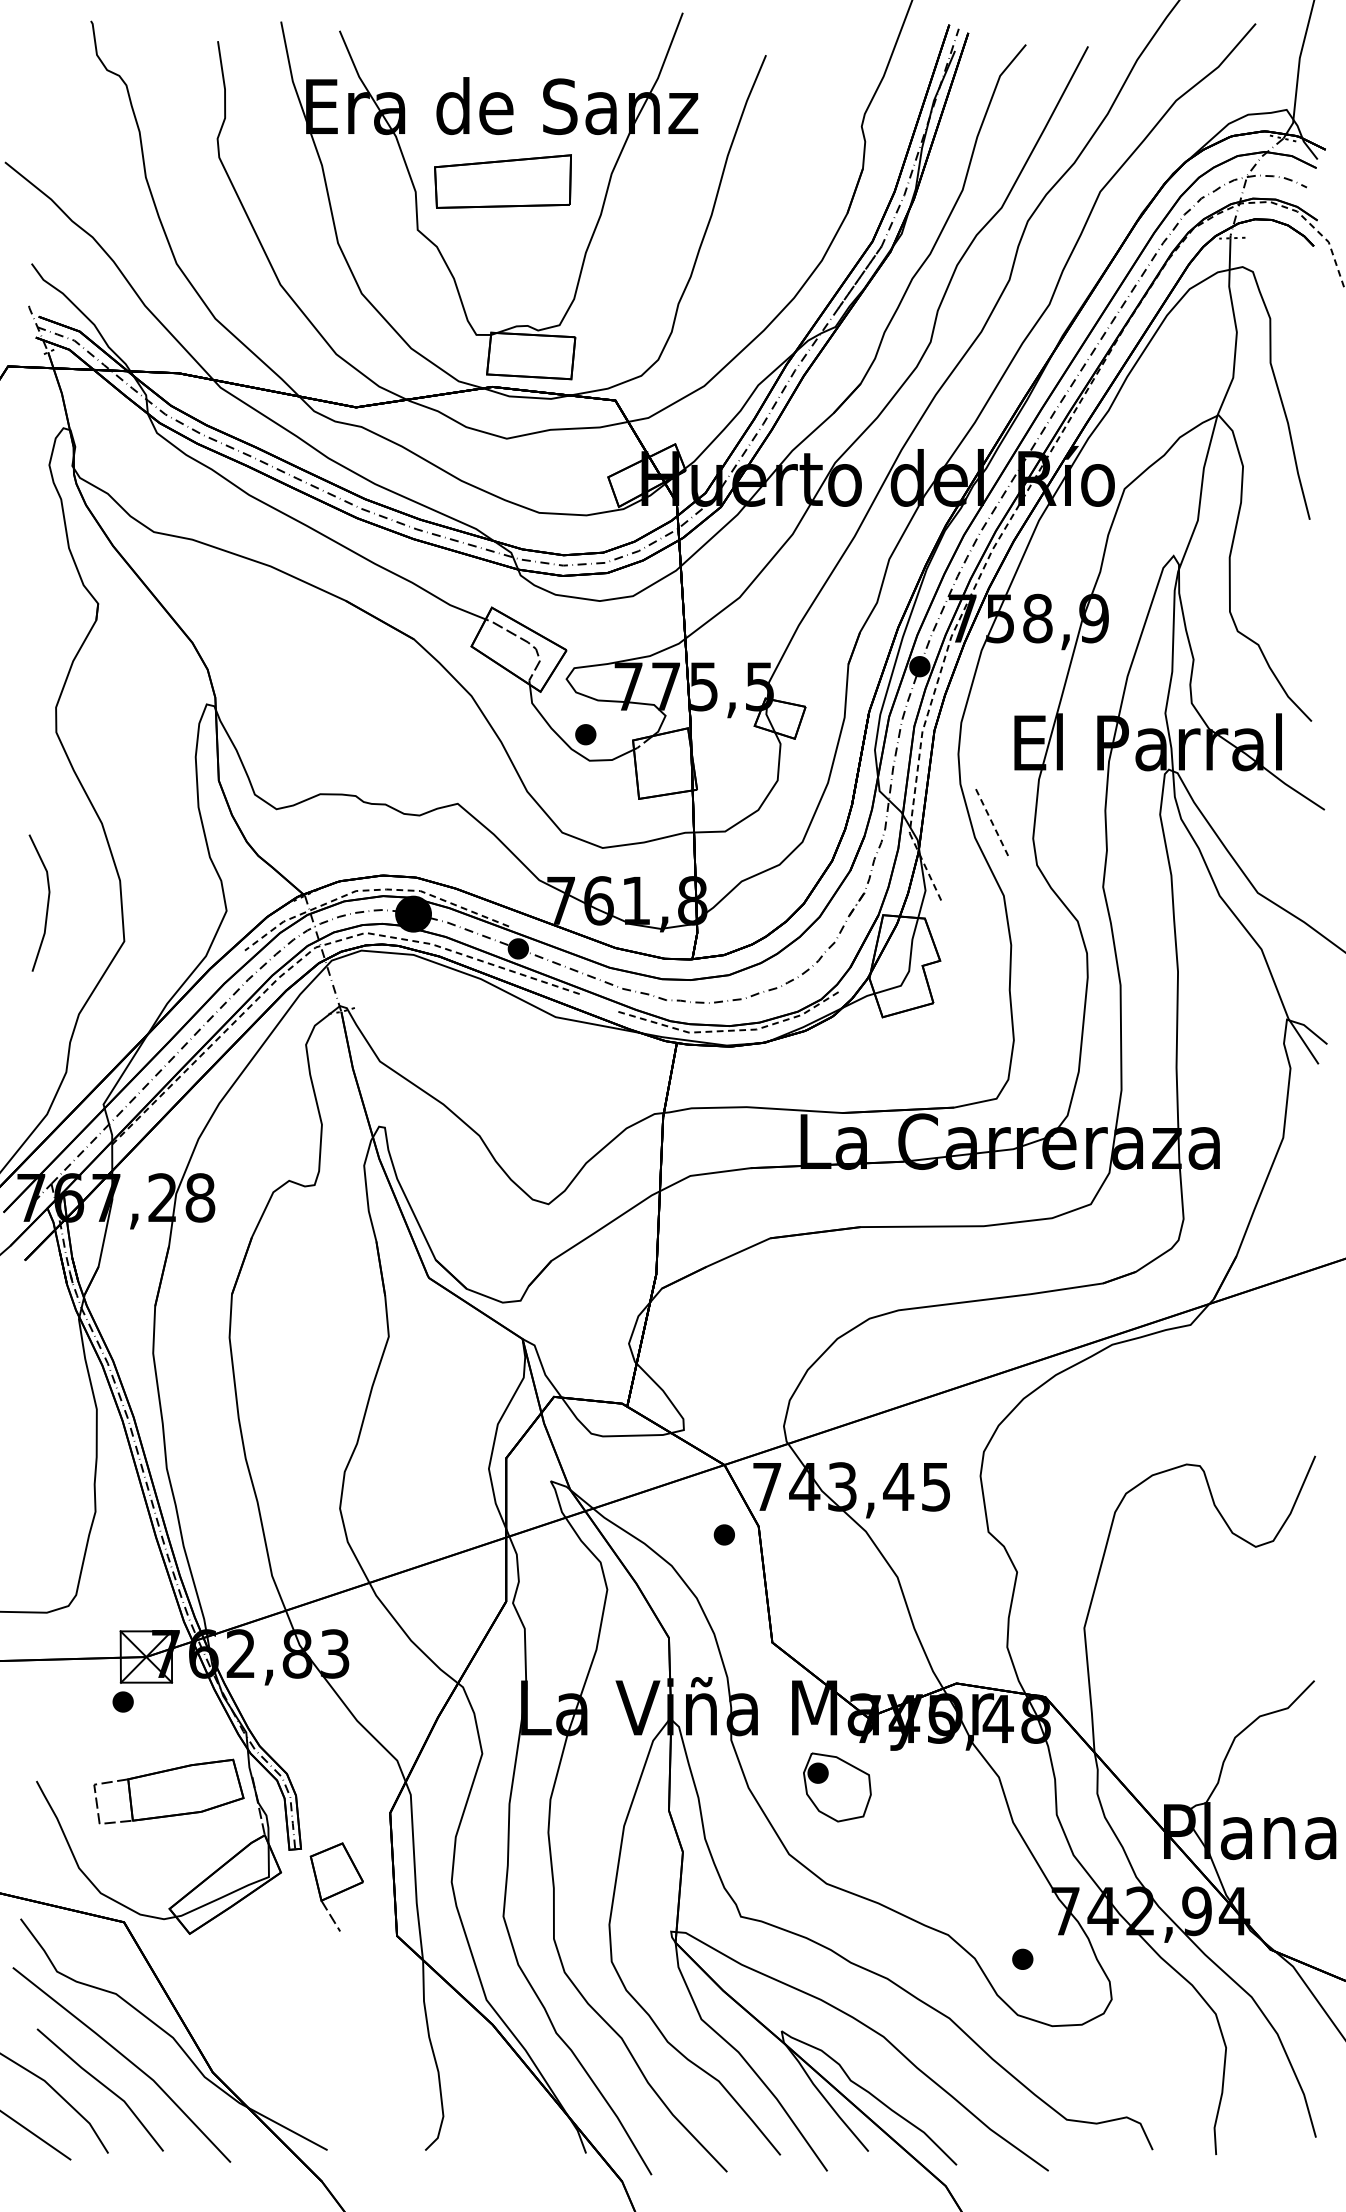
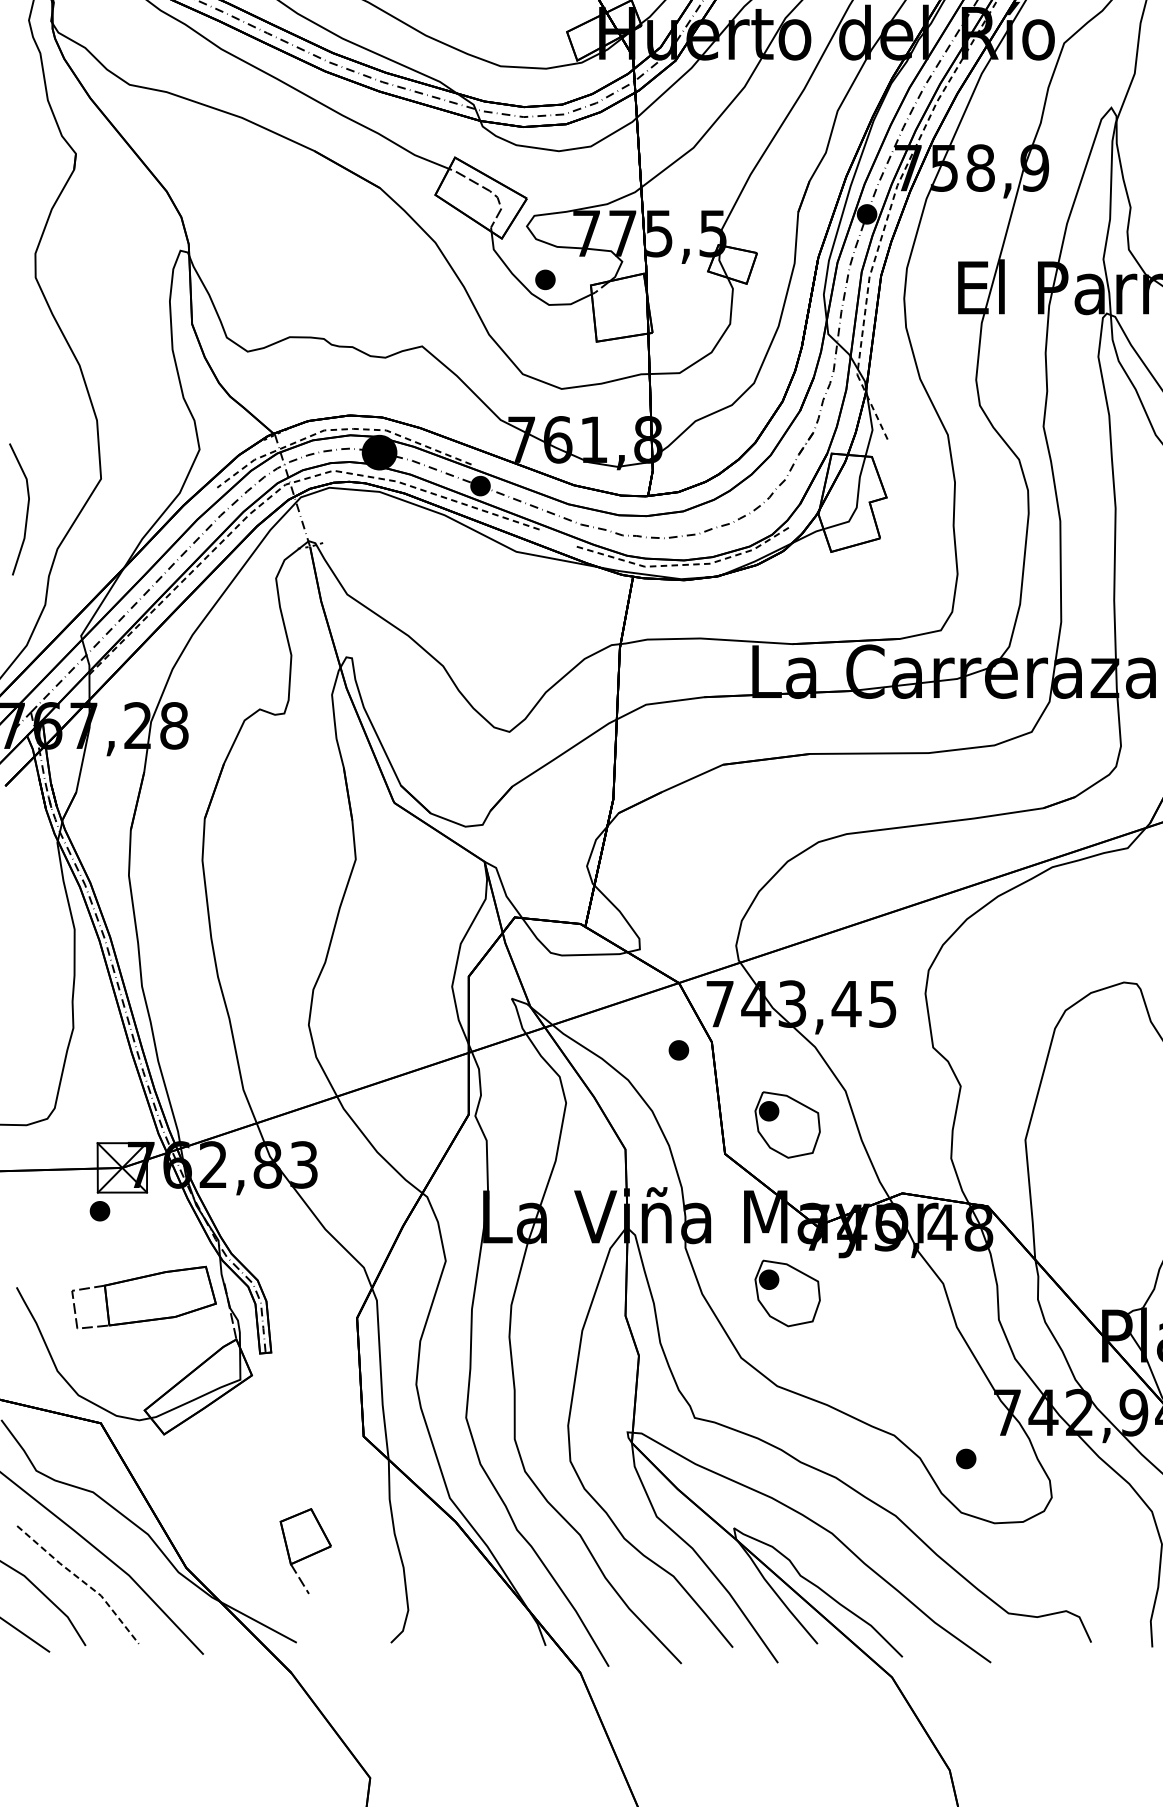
line: (991, 822) -> (936, 364), removed
line: (47, 902) -> (27, 508), moved
part: (837, 1612) -> (787, 1125), added
part: (336, 1886) -> (305, 1550), moved
line: (104, 2086) -> (82, 1581), solid -> dashed

